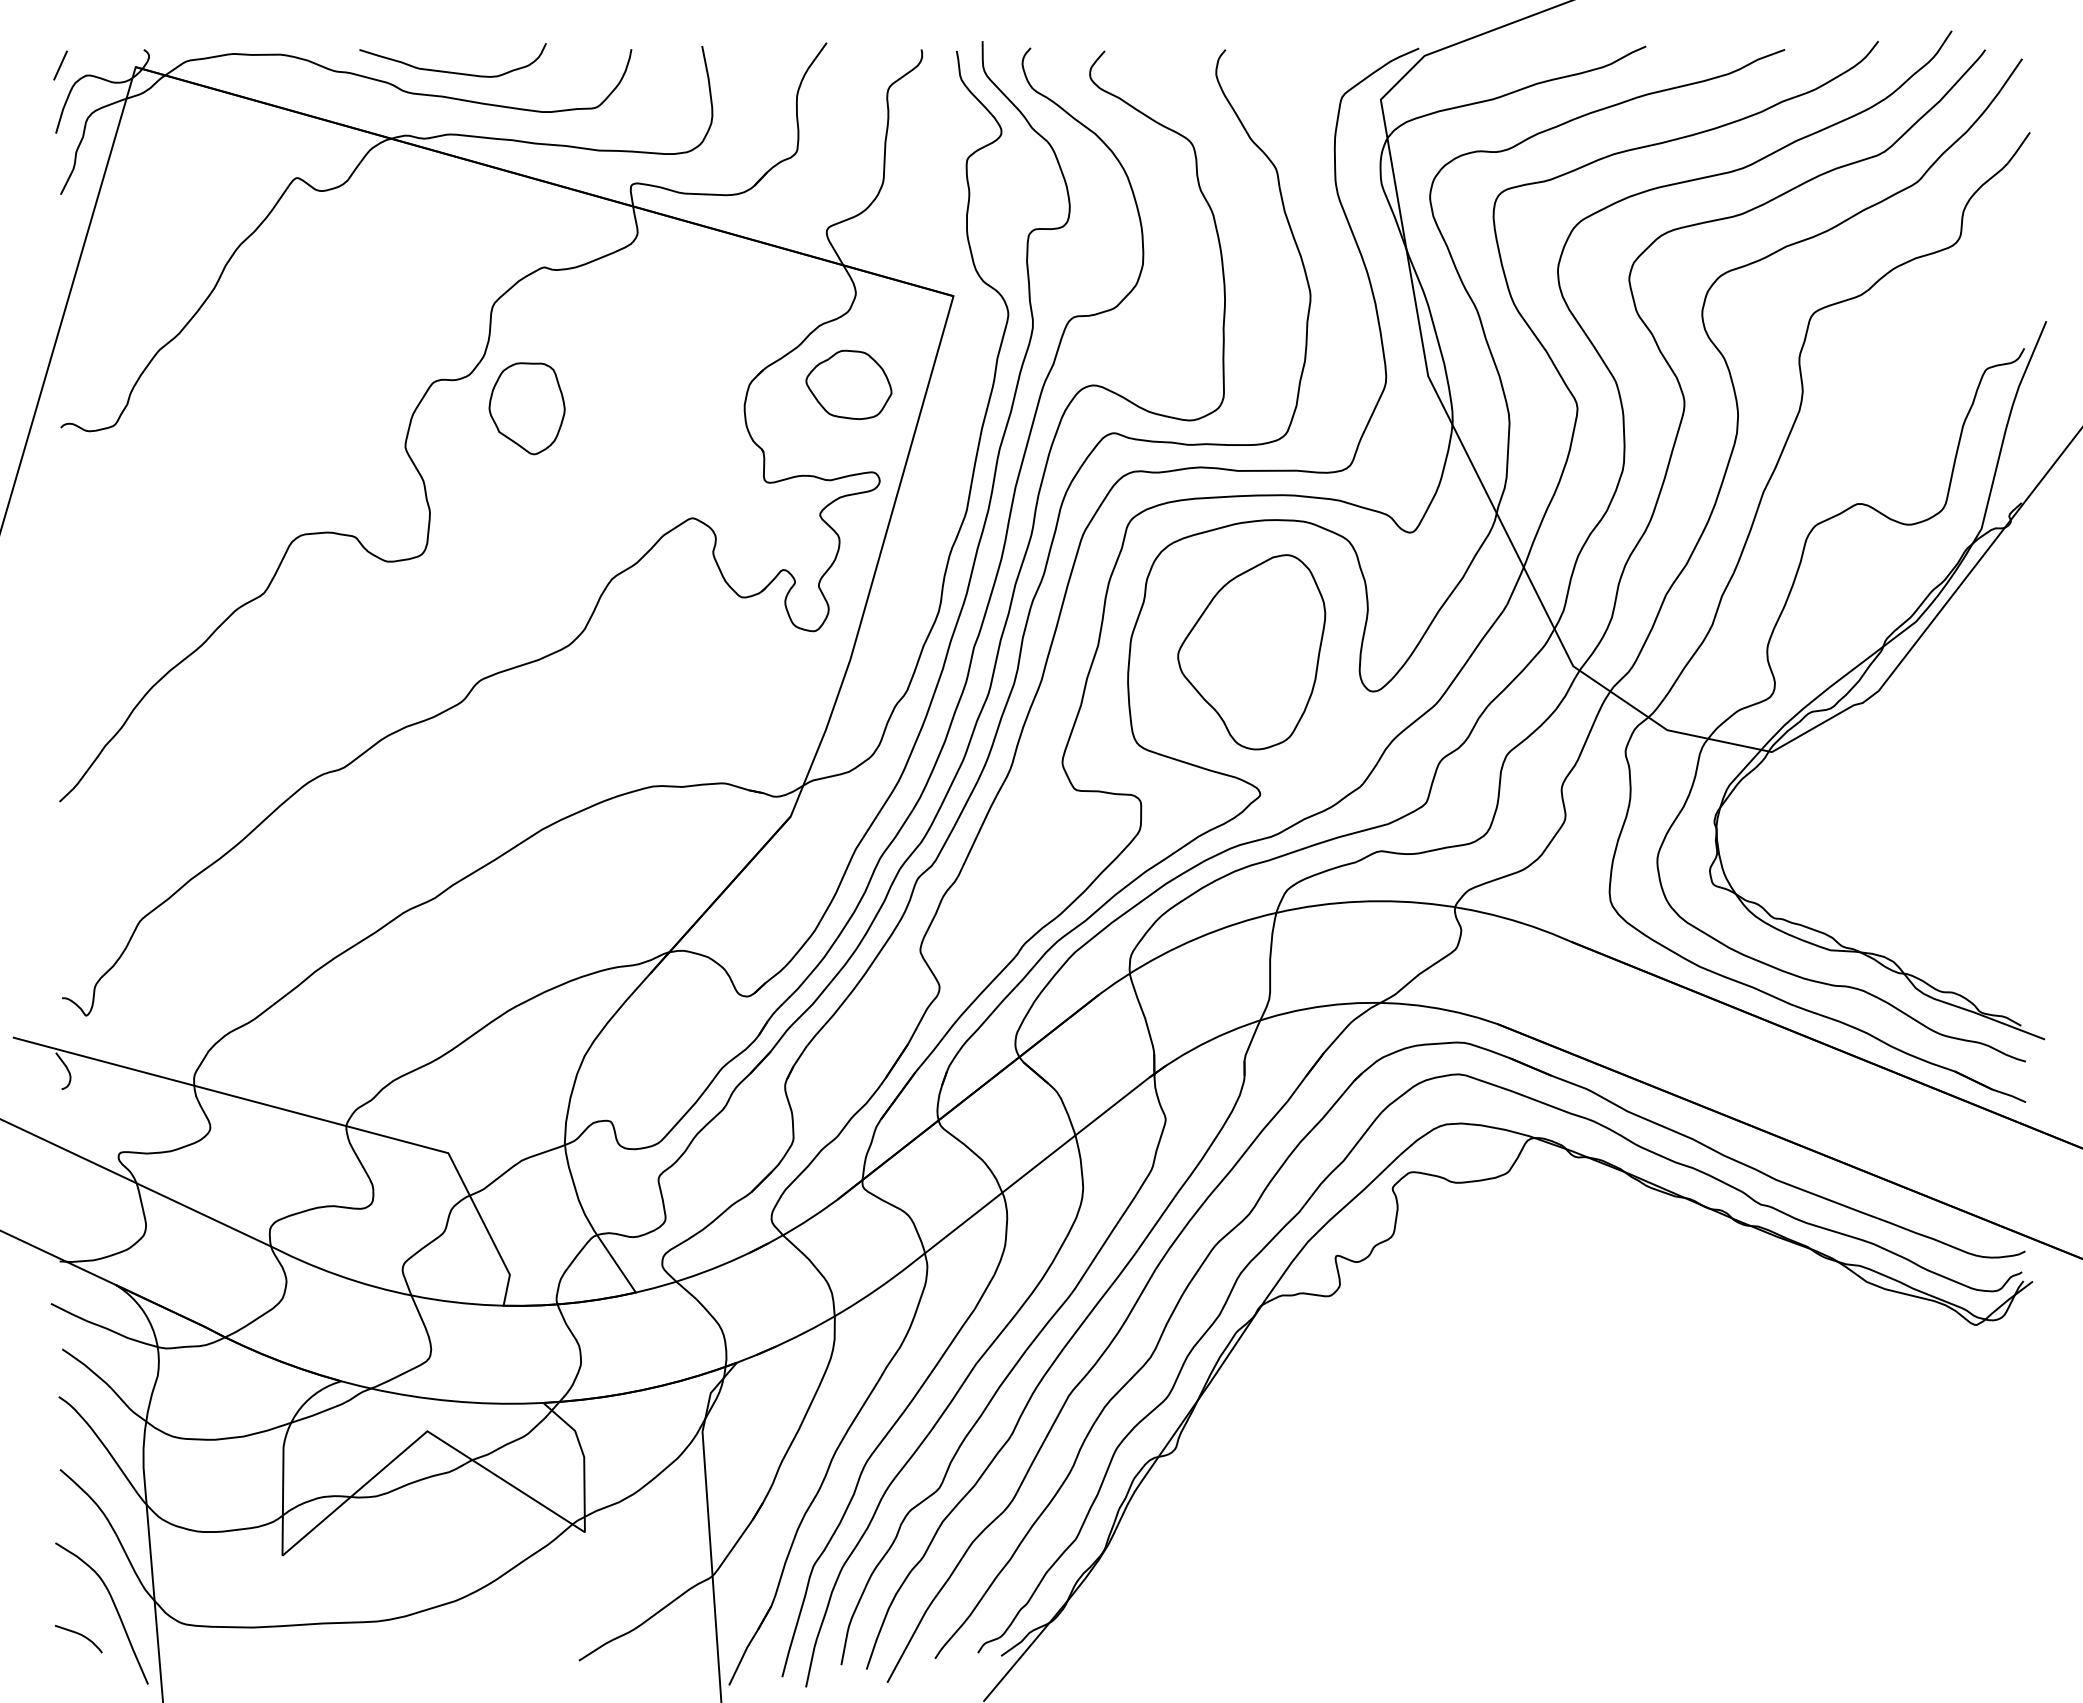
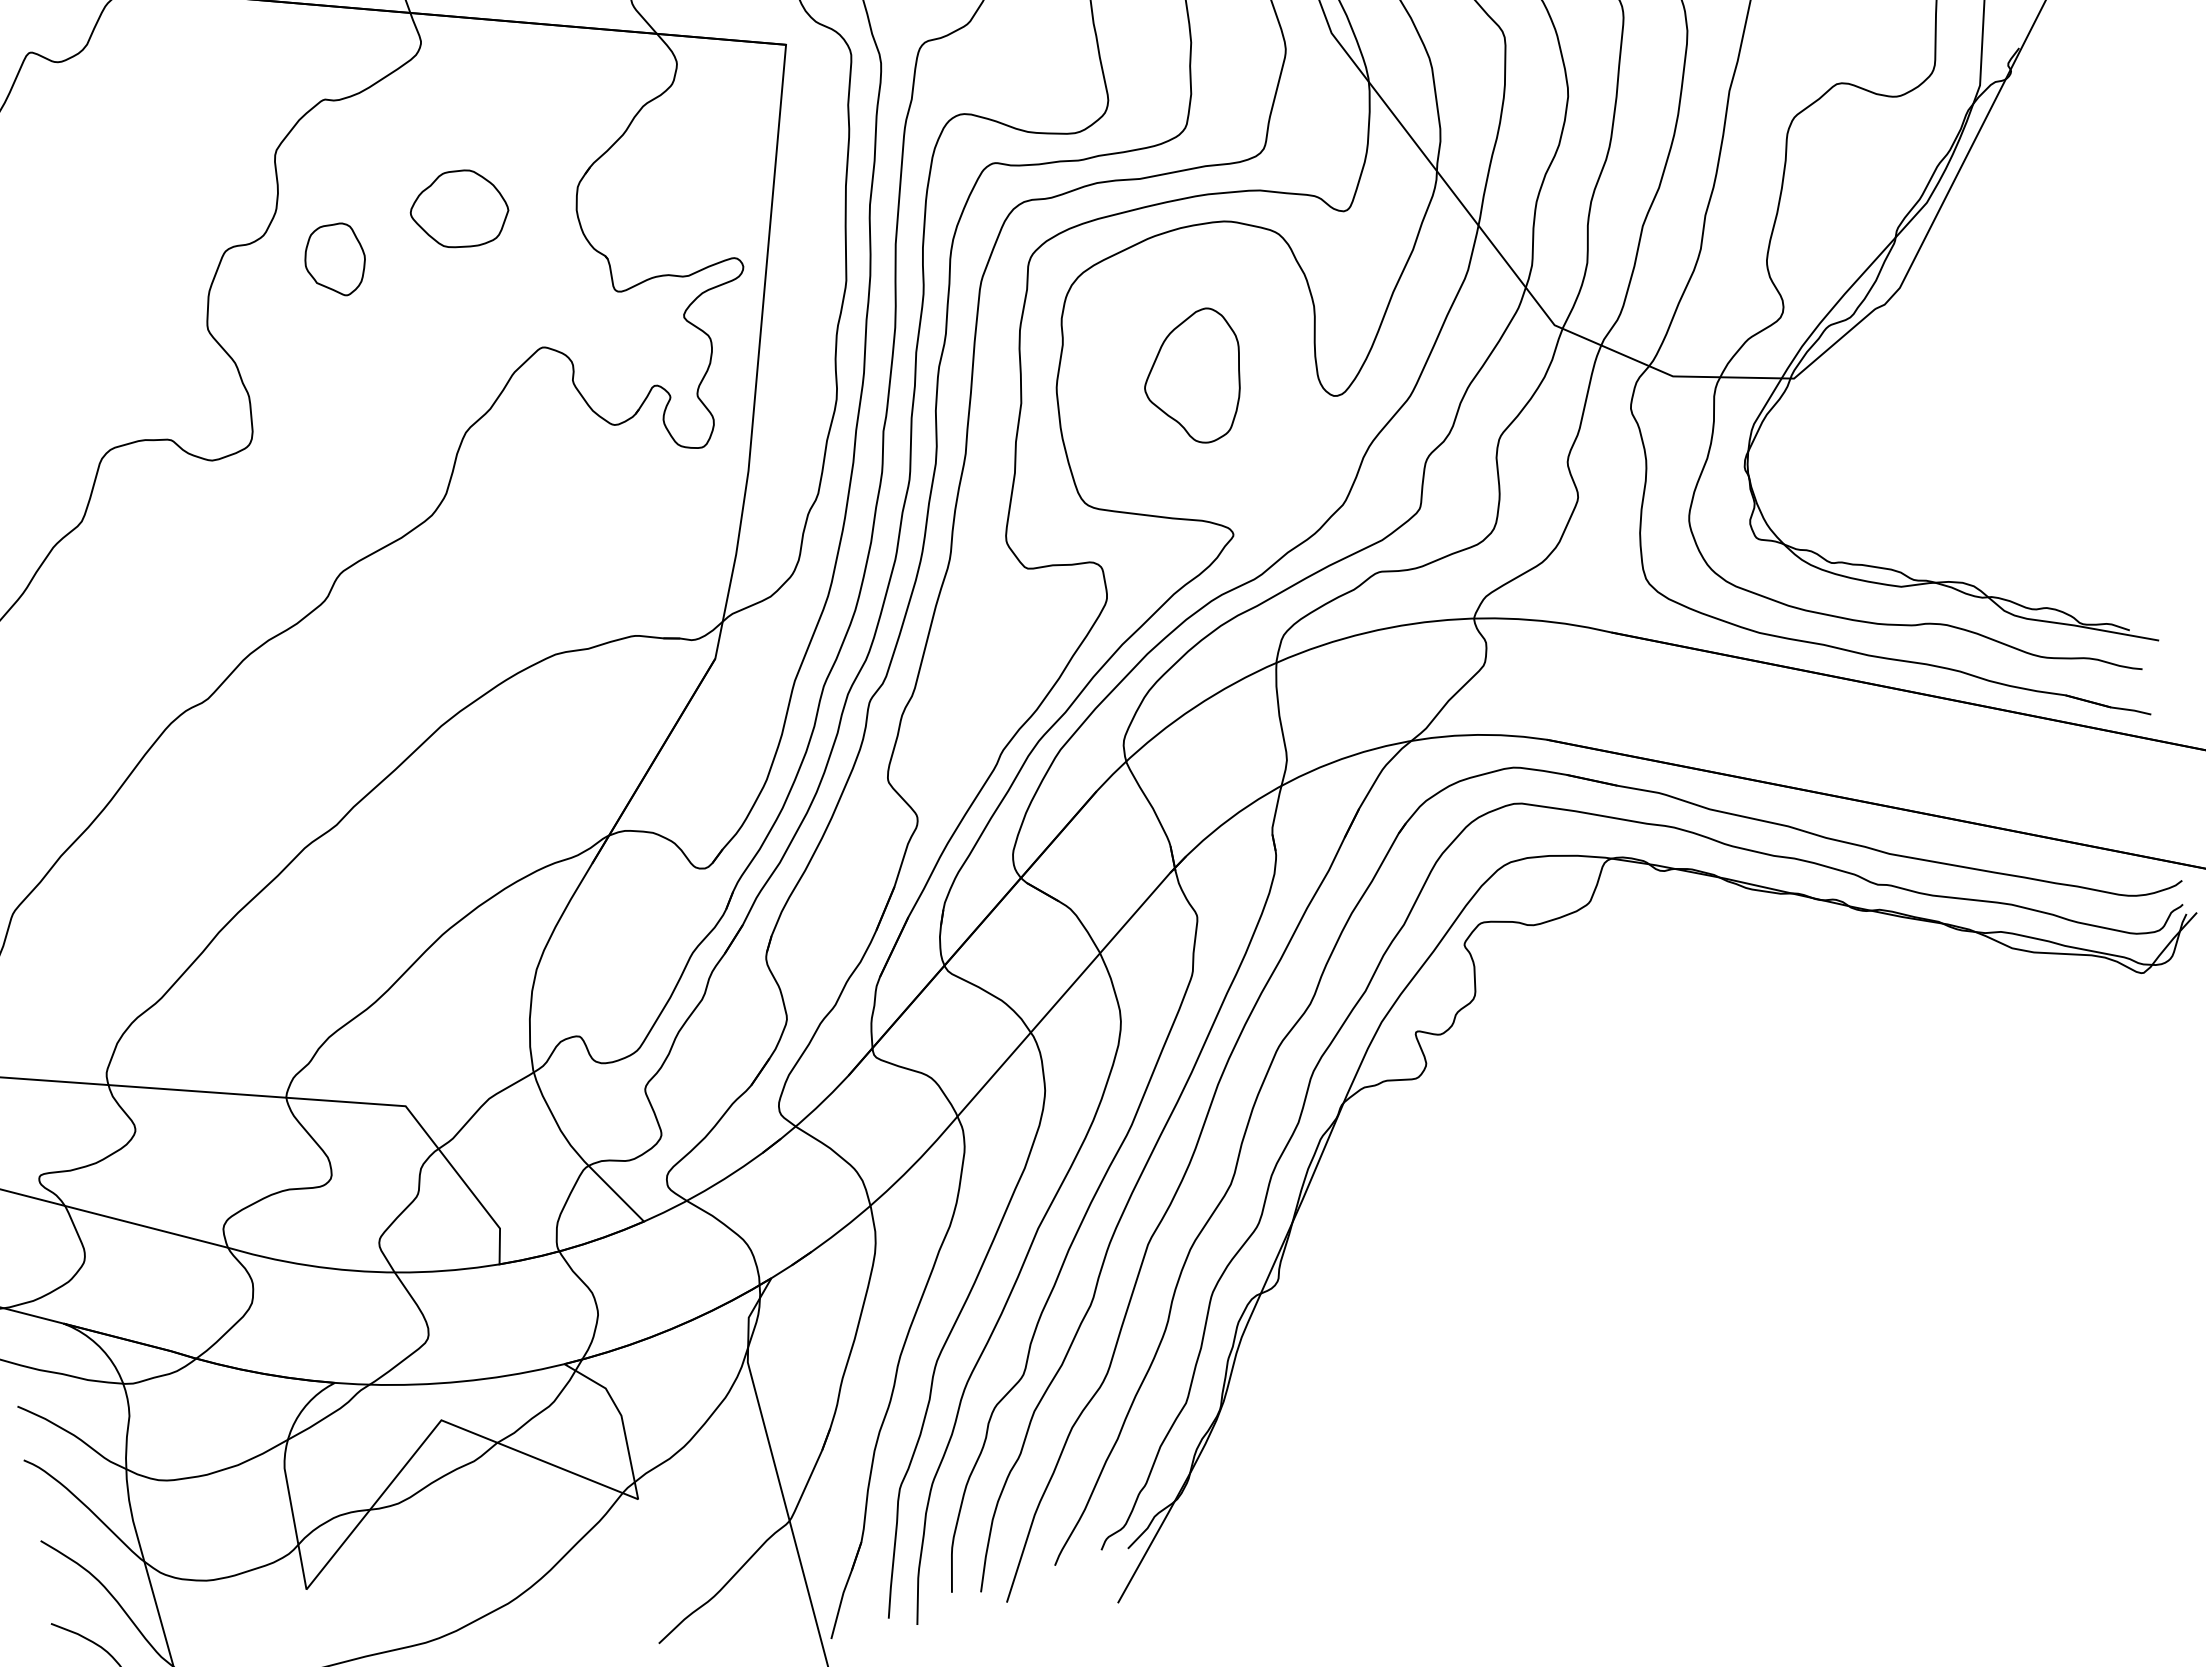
part: (848, 384) -> (458, 209), moved
part: (526, 408) -> (334, 260), size x0.7
part: (1251, 652) -> (1193, 378), size x0.6

